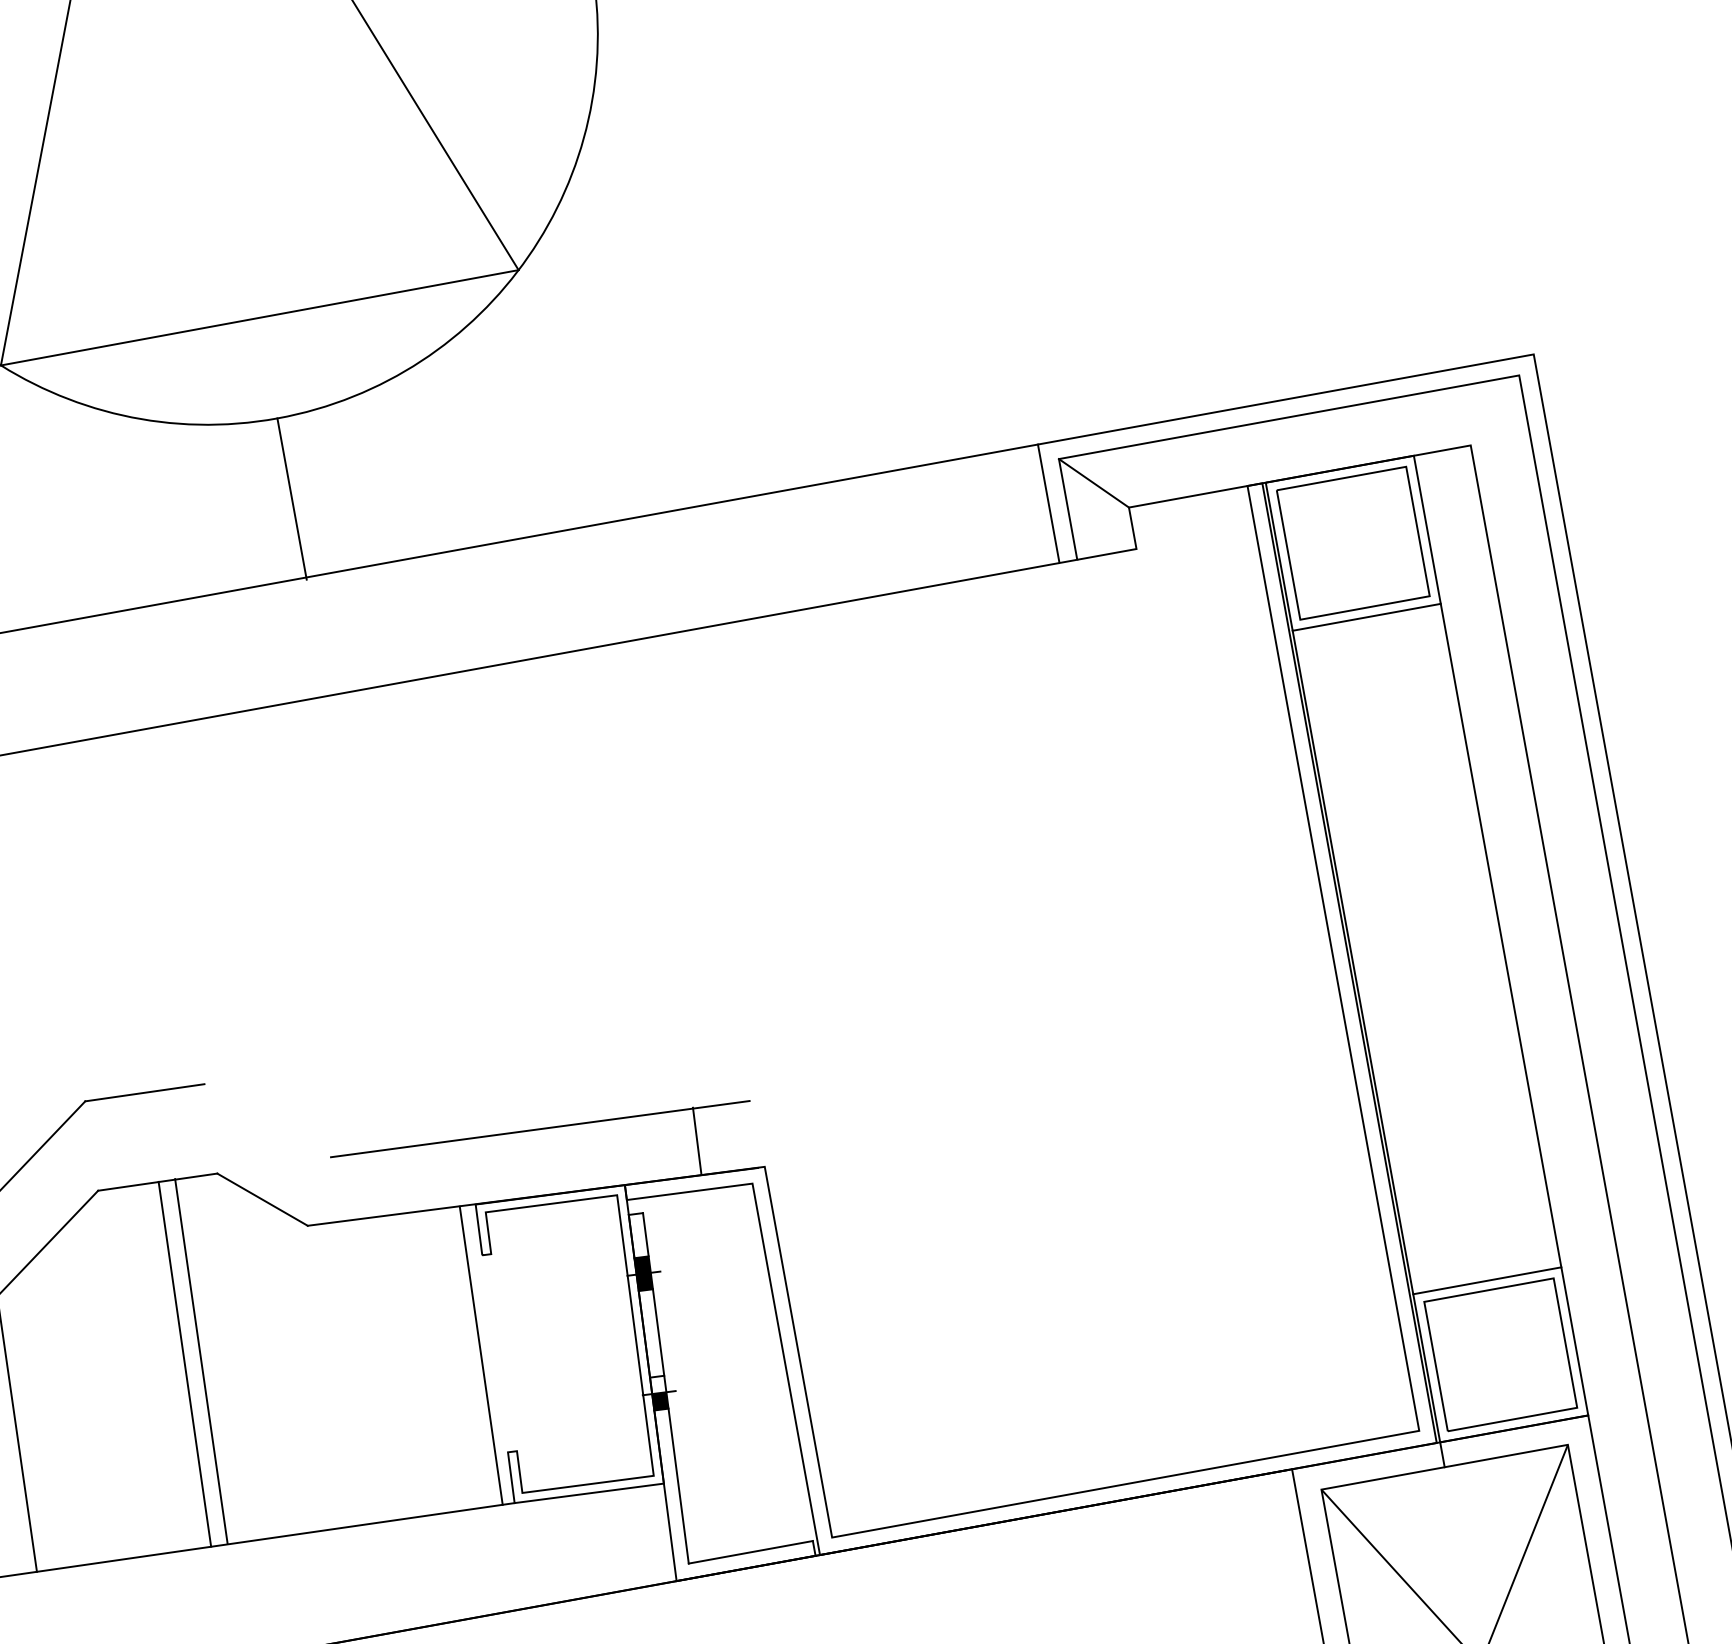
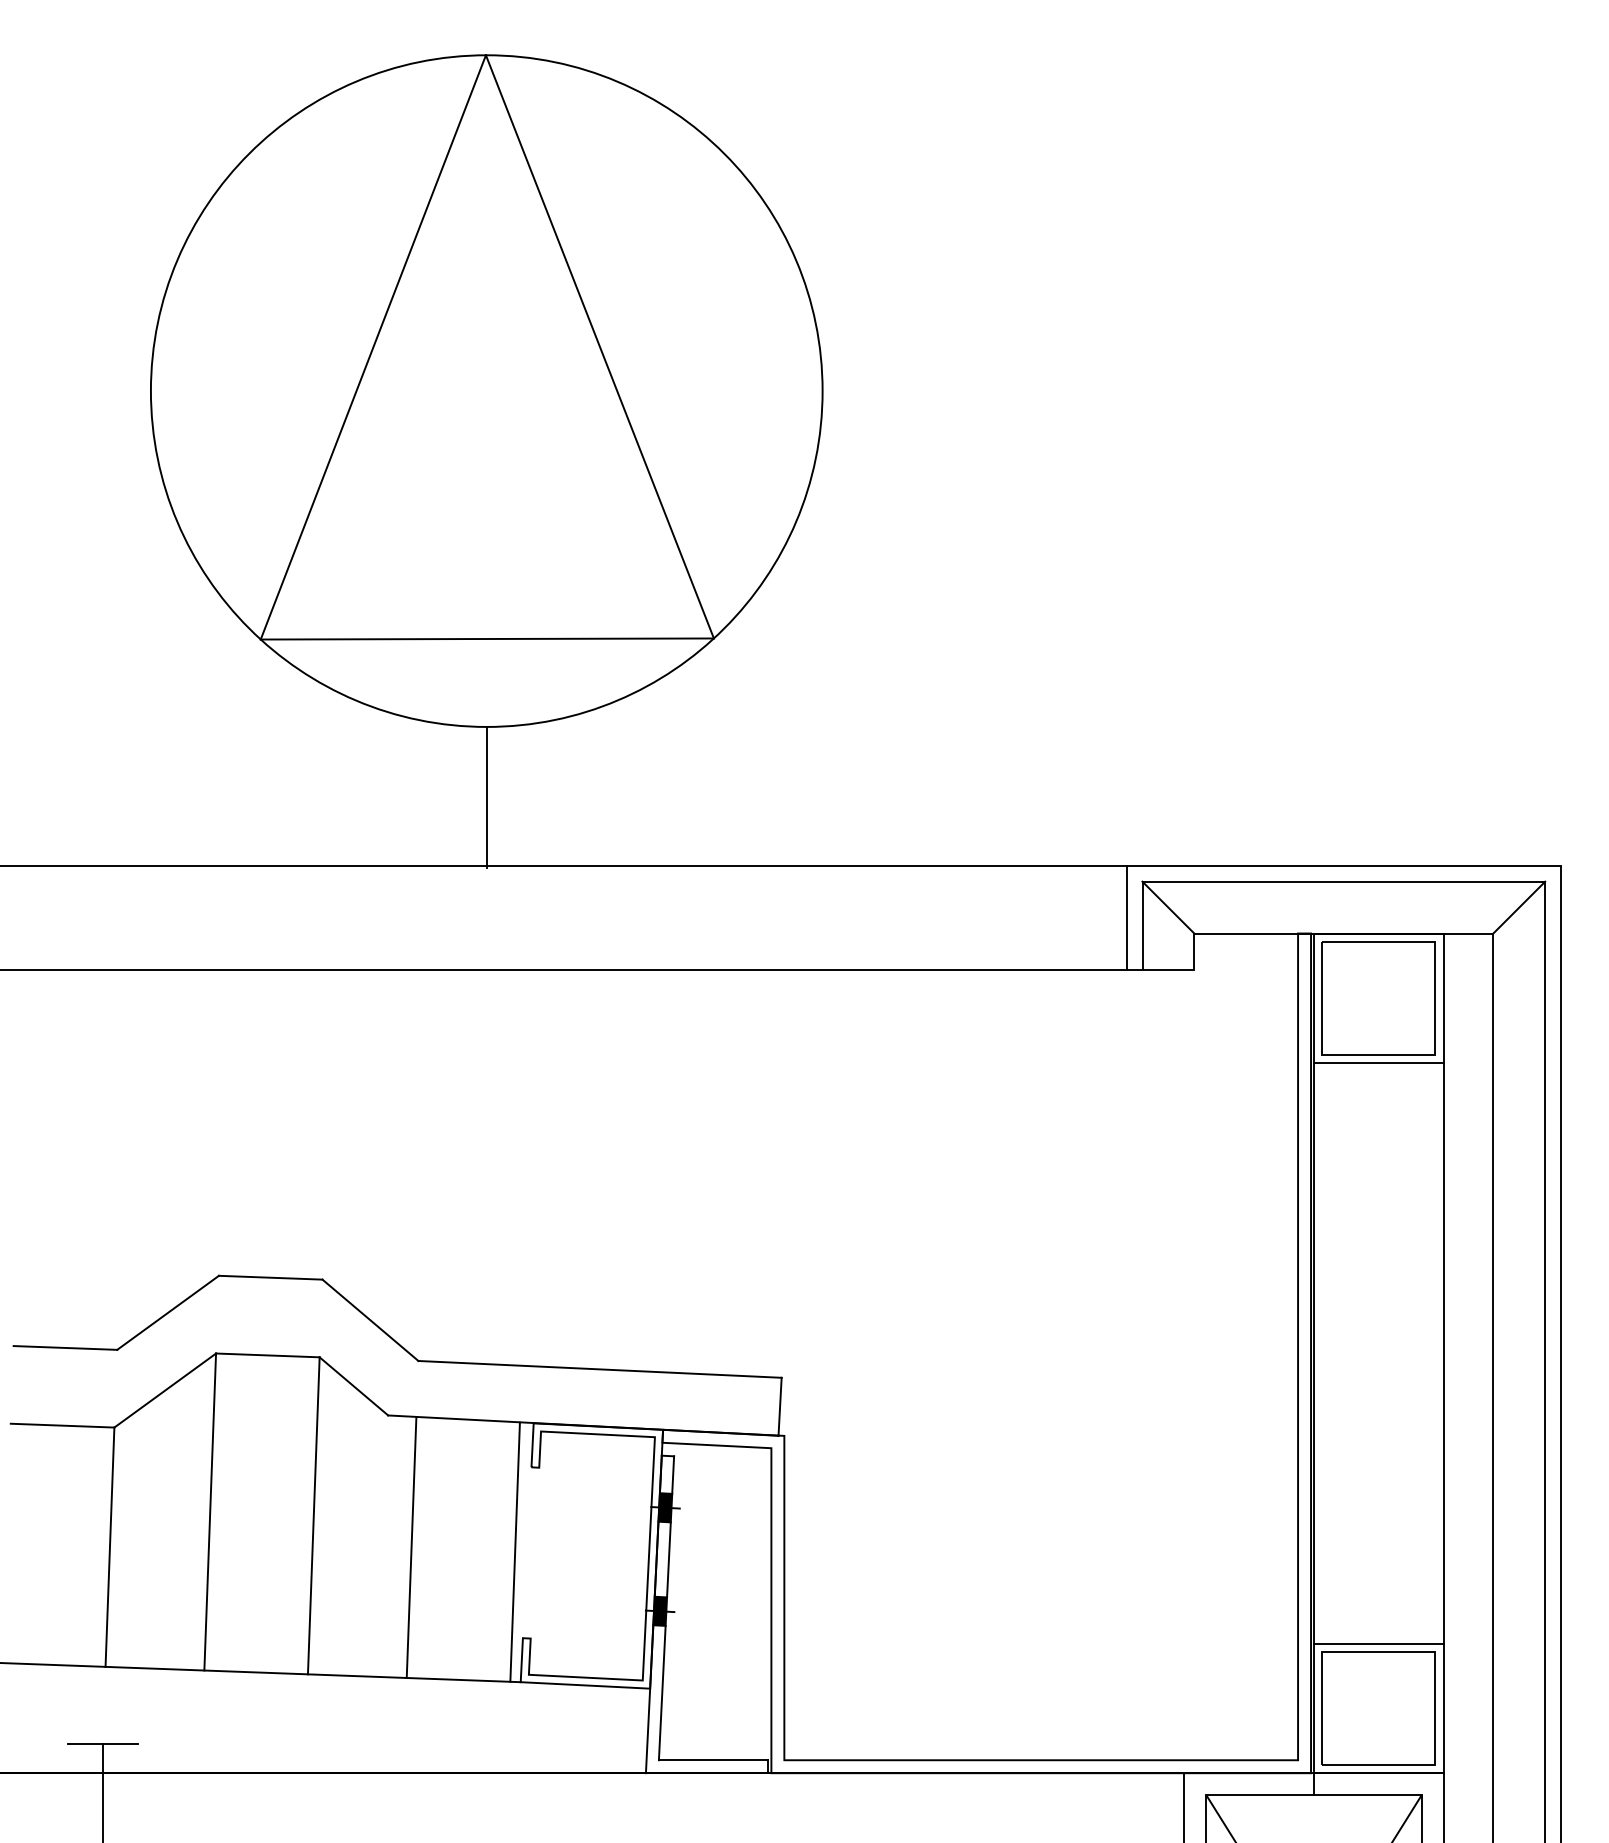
line: (1495, 410) -> (1519, 907), added
line: (267, 1119) -> (370, 1319), added
line: (696, 1141) -> (779, 1406), moved
line: (201, 1360) -> (210, 1511), moved
line: (184, 1363) -> (313, 1515), moved
line: (361, 1370) -> (411, 1546), added
fill: (658, 1384) -> (660, 1603), added

